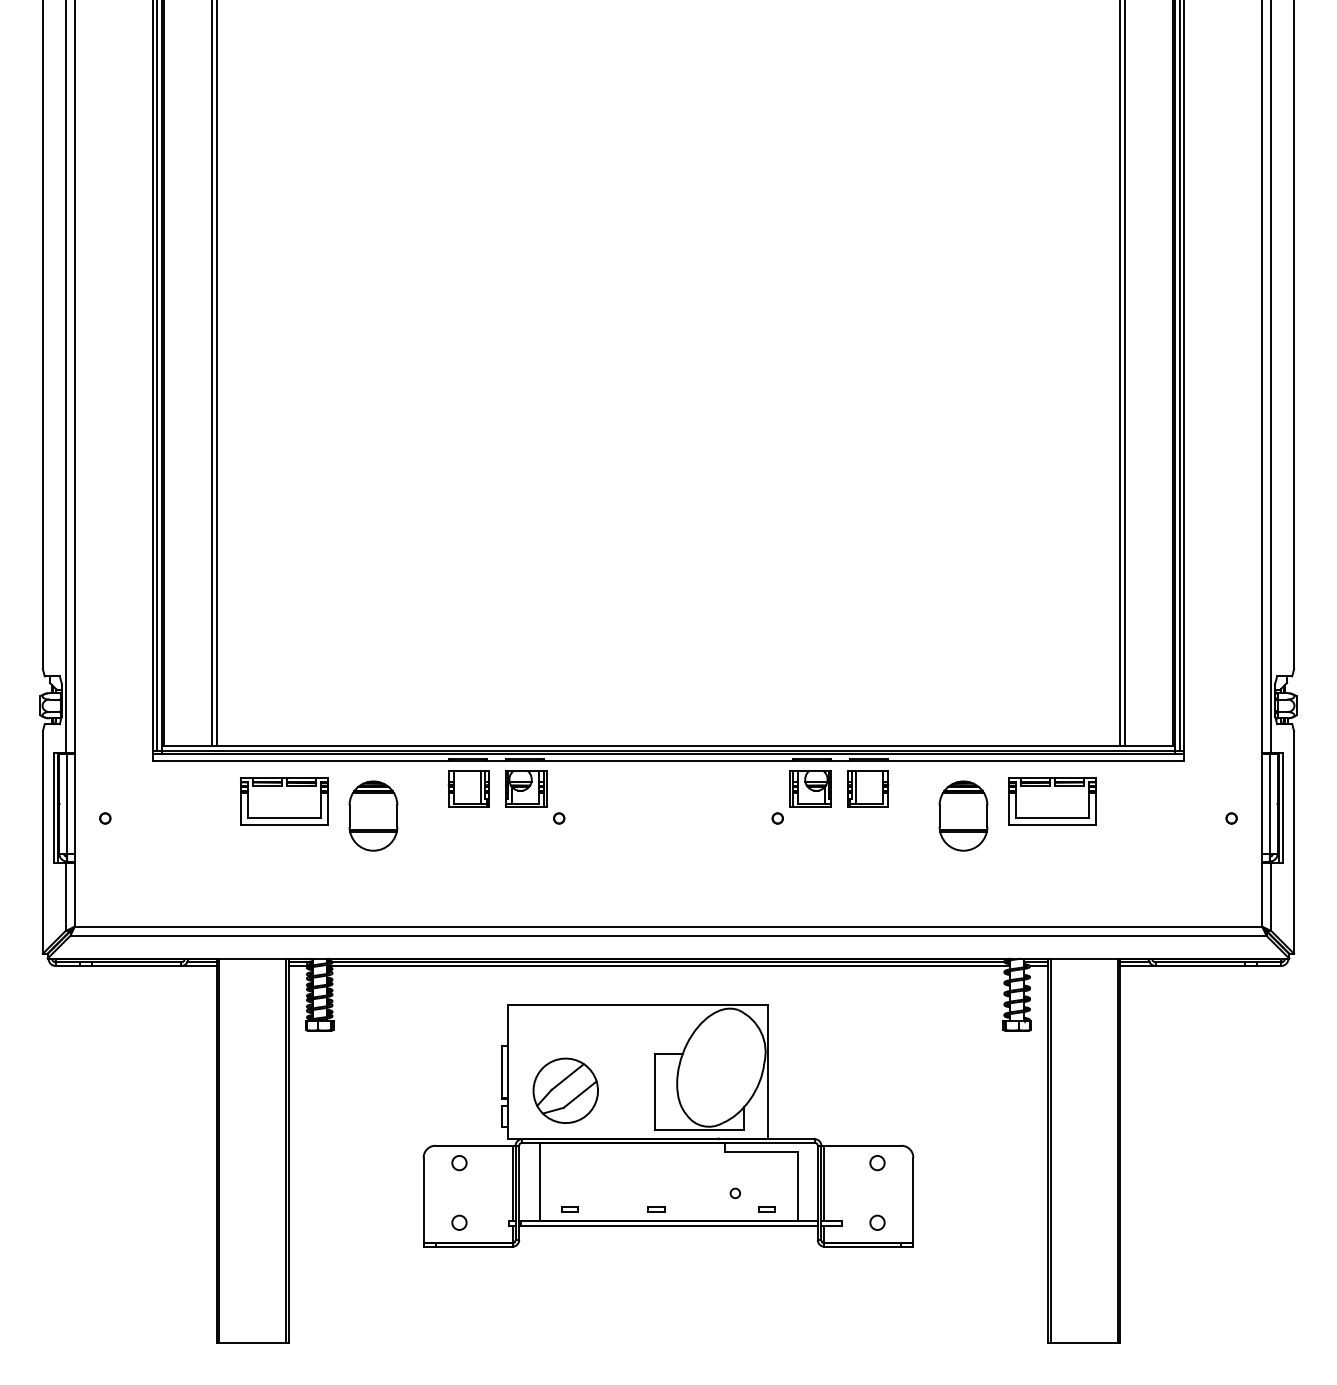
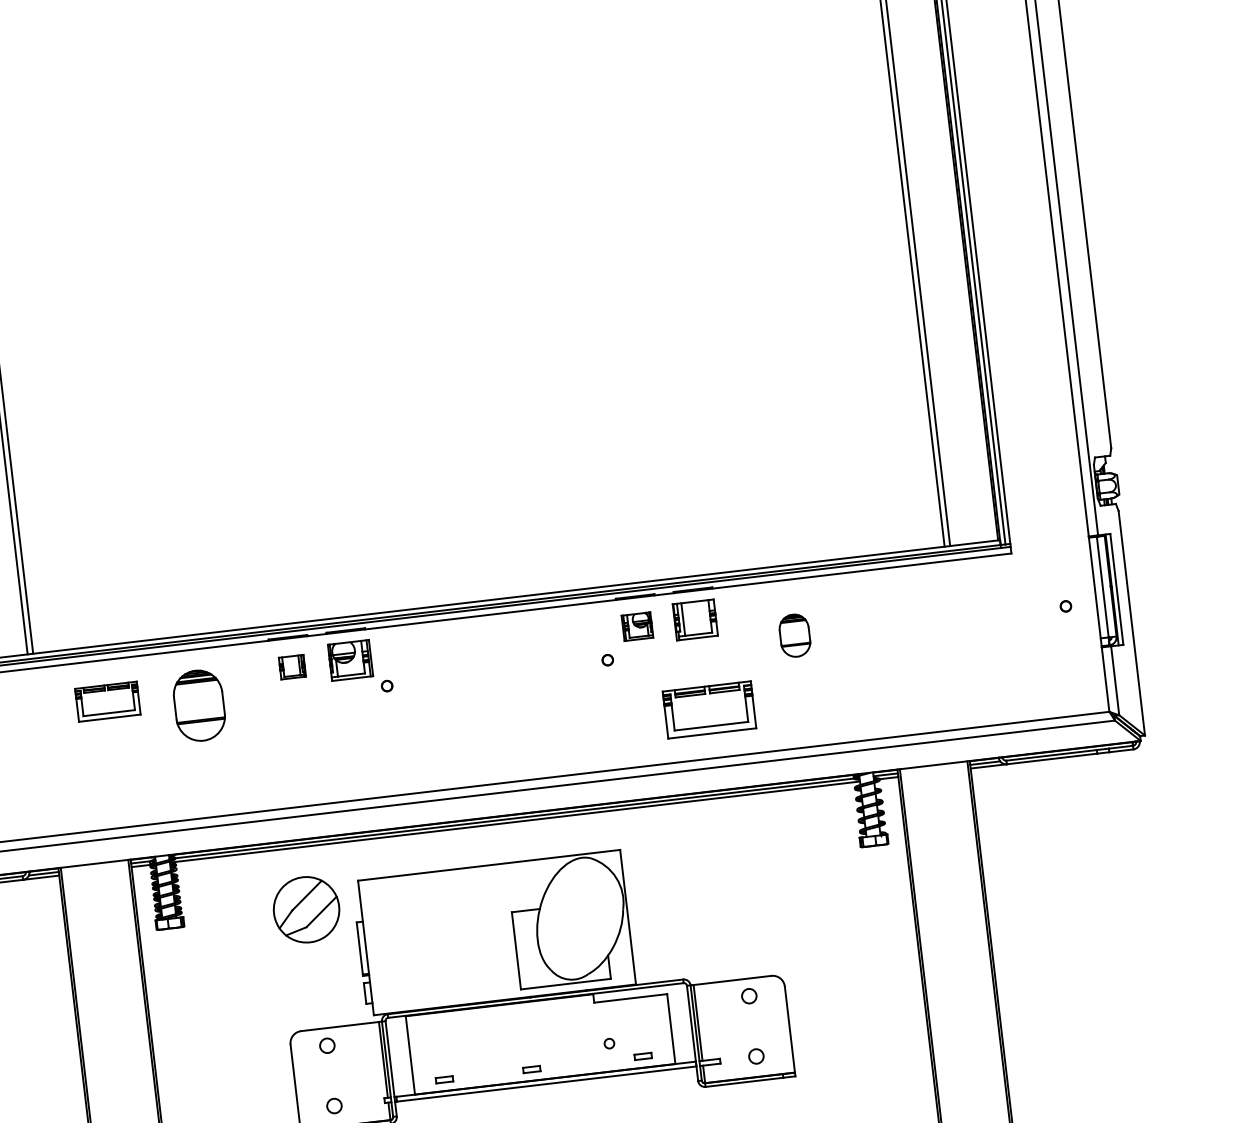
part: (468, 788) -> (292, 666), size x0.6
part: (810, 788) -> (637, 626), size x0.7
part: (284, 801) -> (107, 701), size x0.7
part: (1052, 801) -> (709, 709), moved
part: (963, 815) -> (794, 635), size x0.6
part: (565, 1090) -> (306, 909), moved

